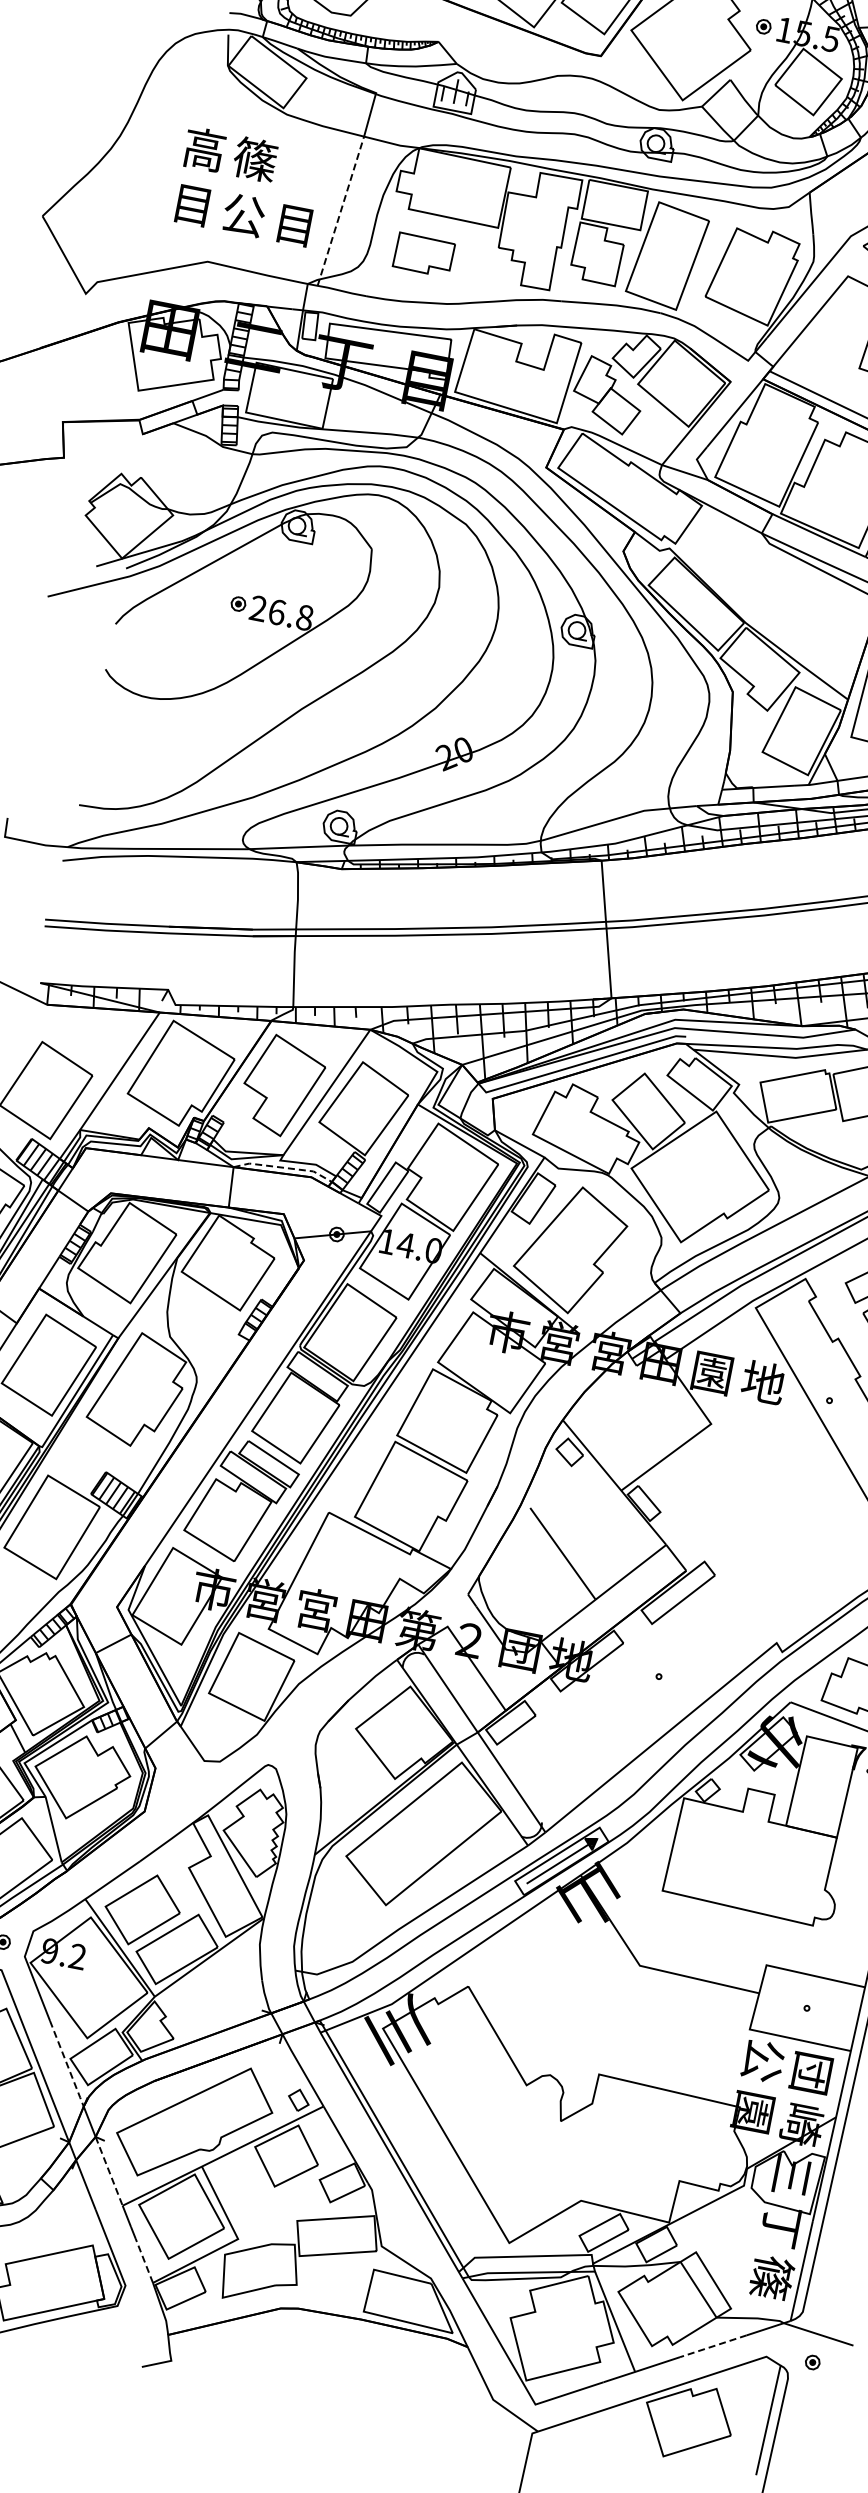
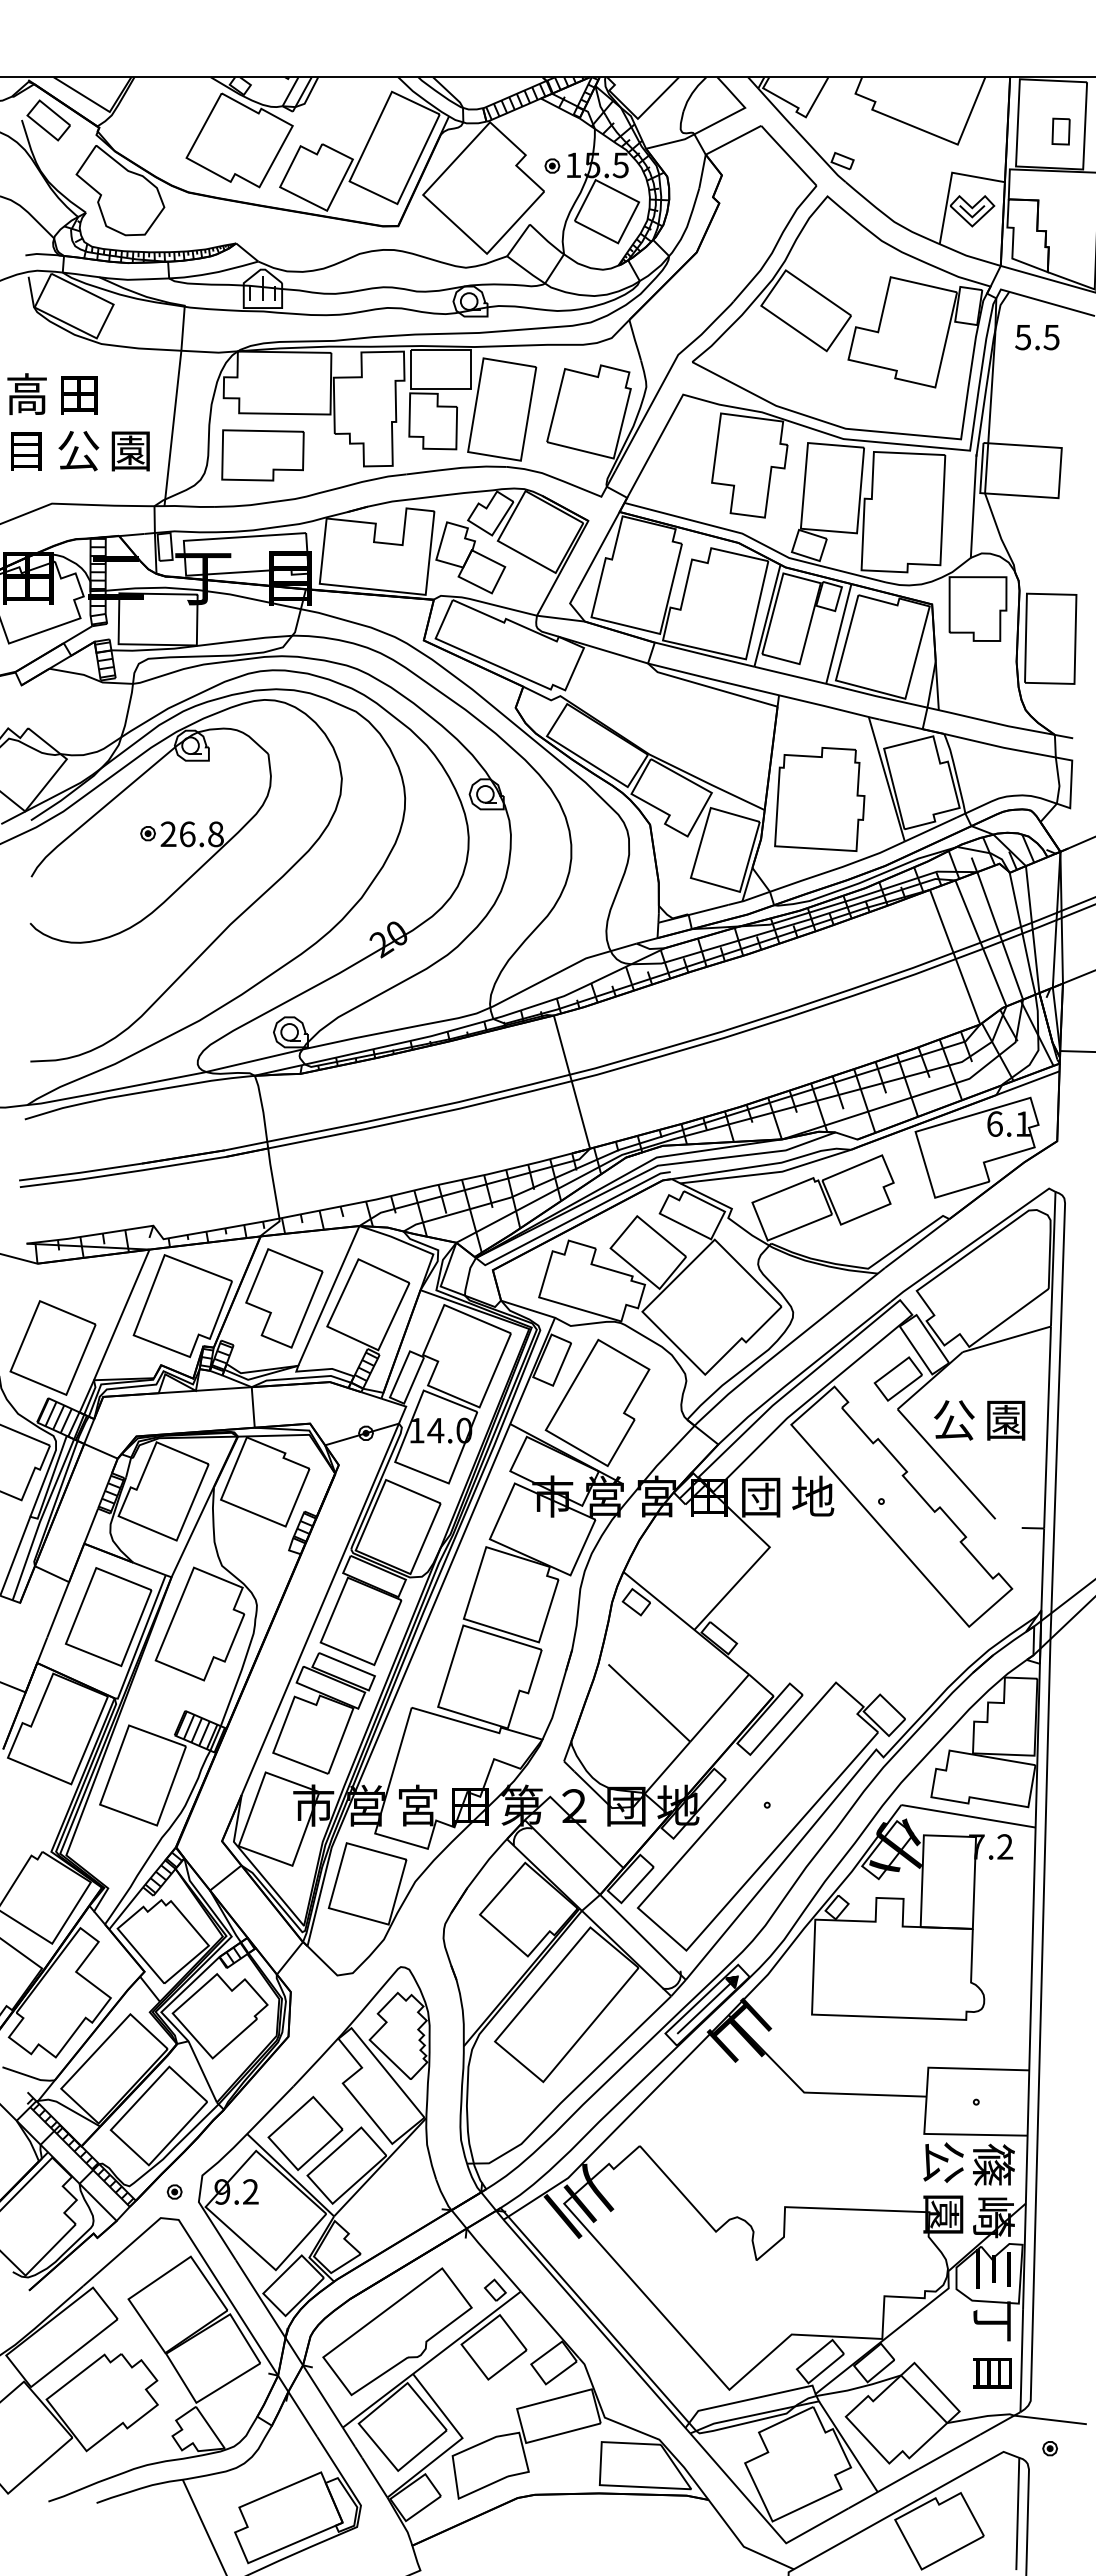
text: (255, 159) -> (79, 394), 篠 -> 田
line: (340, 212) -> (172, 429), dashed -> solid
text: (294, 225) -> (130, 451), 目 -> 園
part: (423, 255) -> (262, 455), size x1.43
line: (284, 1168) -> (301, 1378), dashed -> solid
text: (712, 1373) -> (761, 1497), 園 -> 団
part: (660, 1688) -> (770, 1816), added
line: (67, 2064) -> (261, 2299), dashed -> solid
text: (811, 2072) -> (993, 2164), 団 -> 篠
line: (108, 2171) -> (322, 2396), dashed -> solid
line: (144, 2260) -> (374, 2477), dashed -> solid
text: (771, 2277) -> (993, 2373), 篠 -> 目
line: (713, 2346) -> (949, 2452), dashed -> solid

